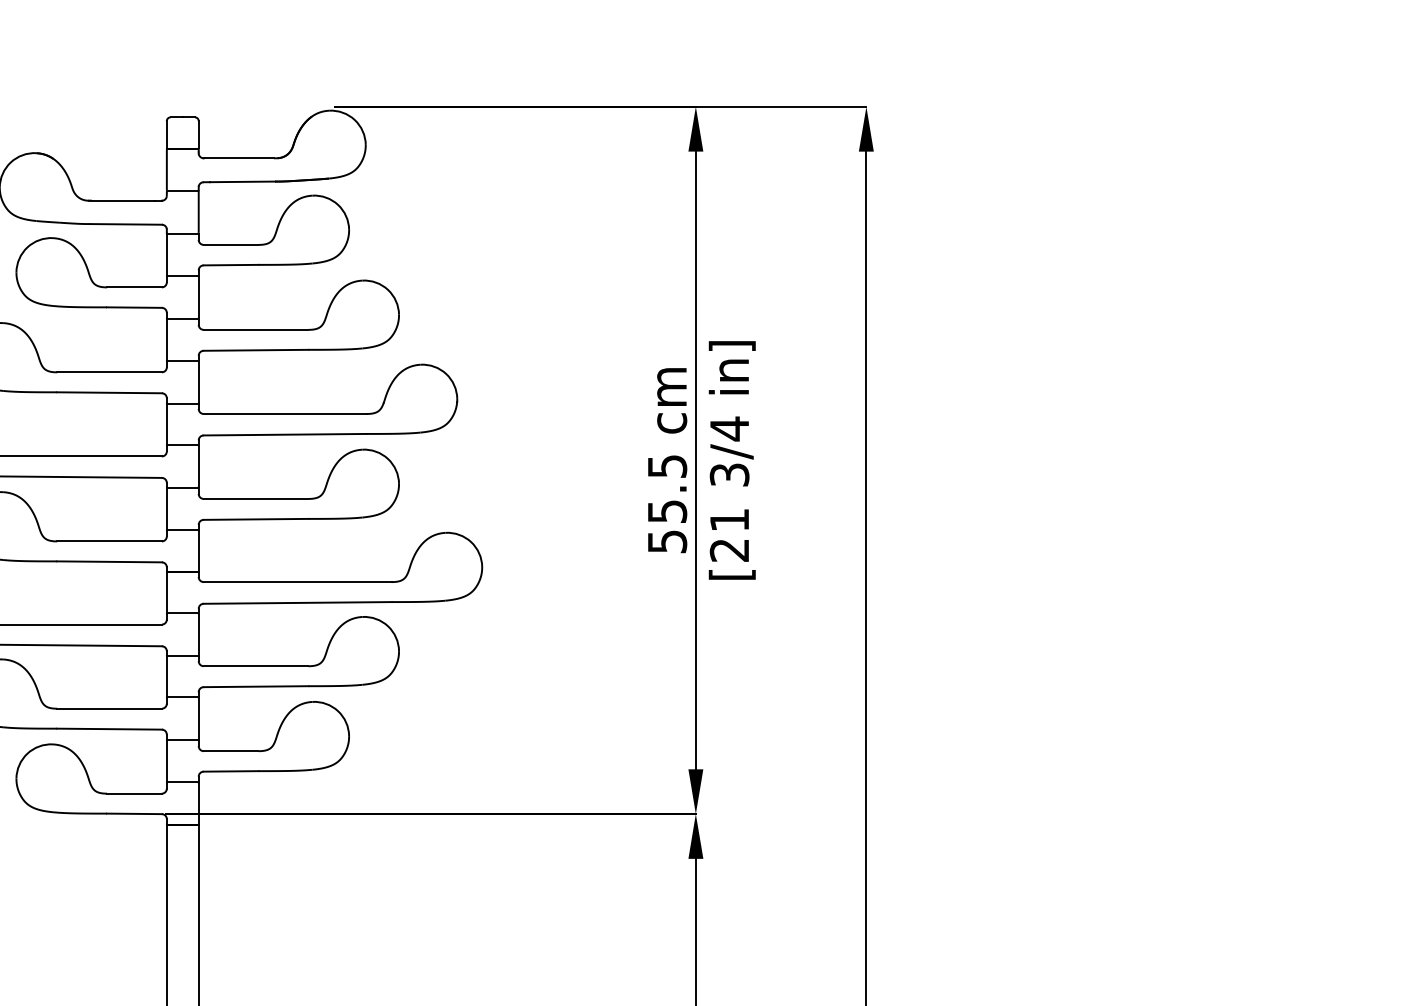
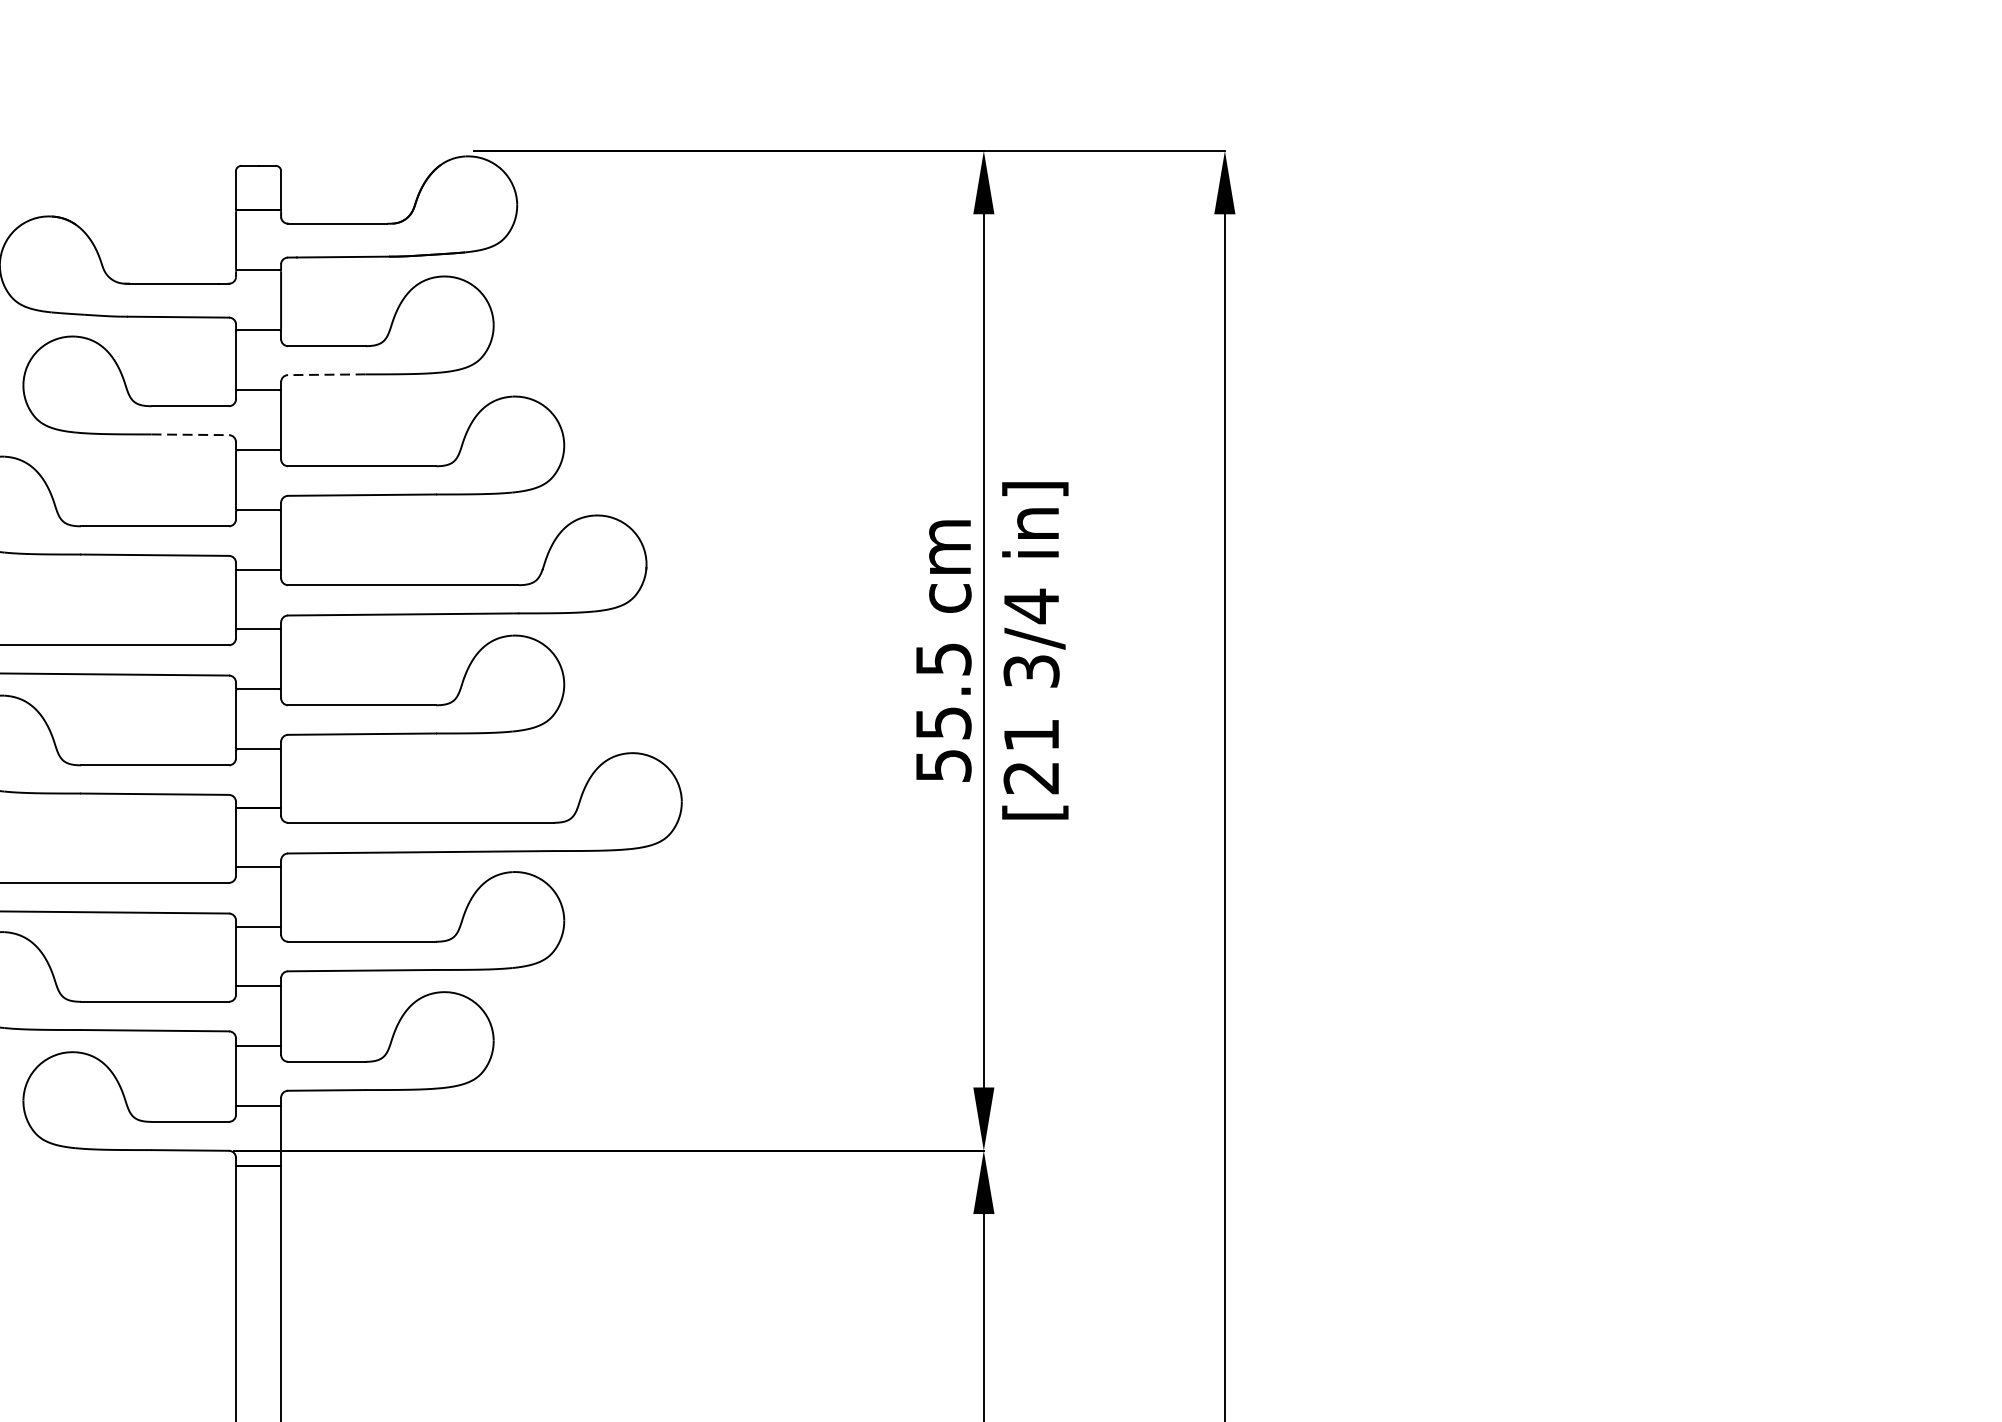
line: (230, 265) -> (326, 375), solid -> dashed
line: (135, 307) -> (191, 434), solid -> dashed

